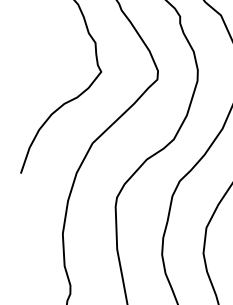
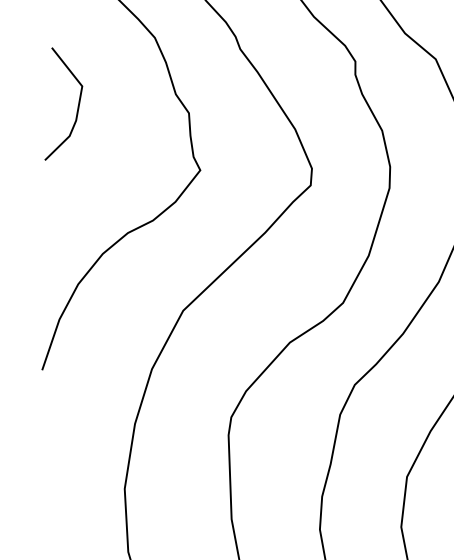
line: (38, 38) -> (76, 104), added

